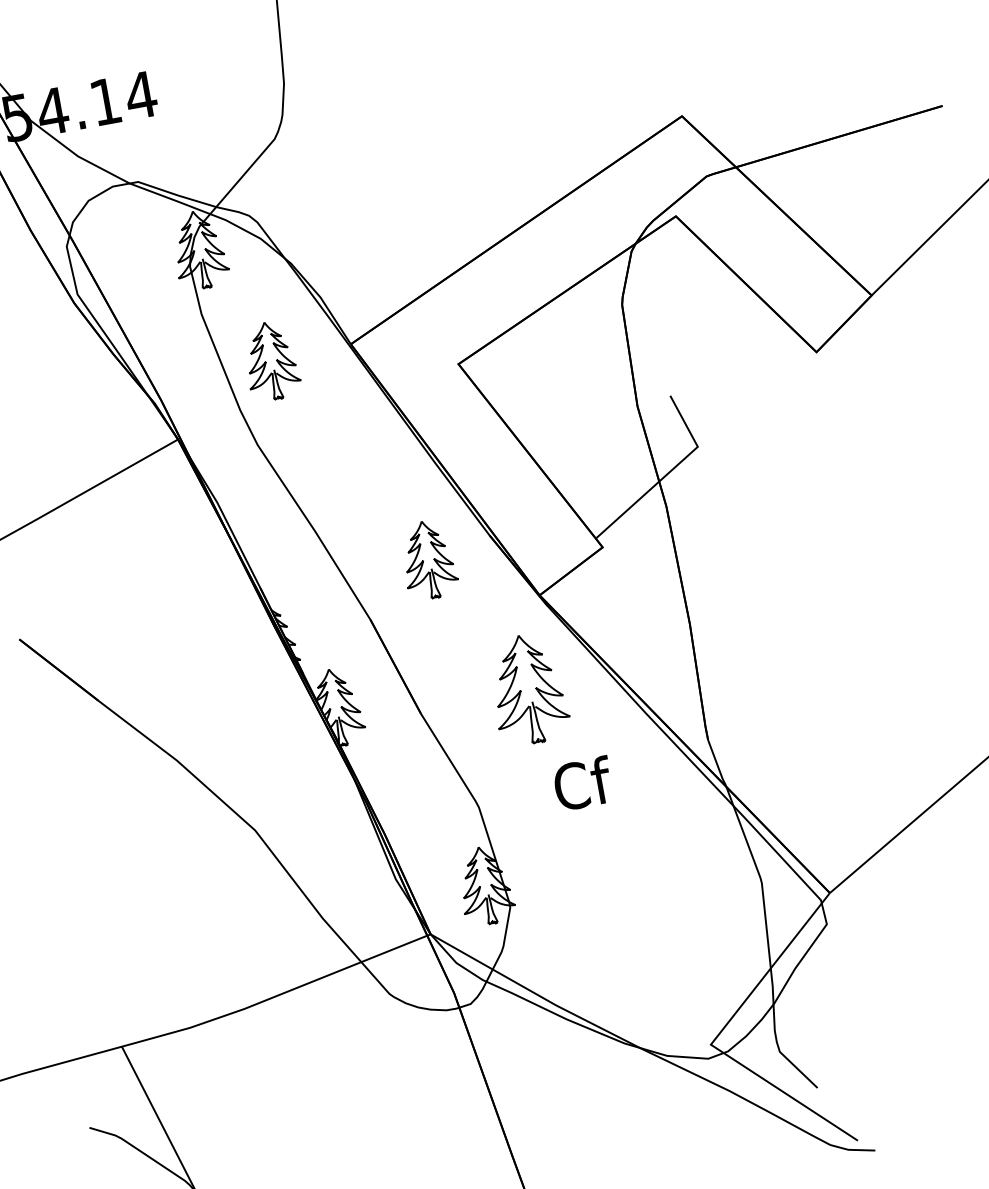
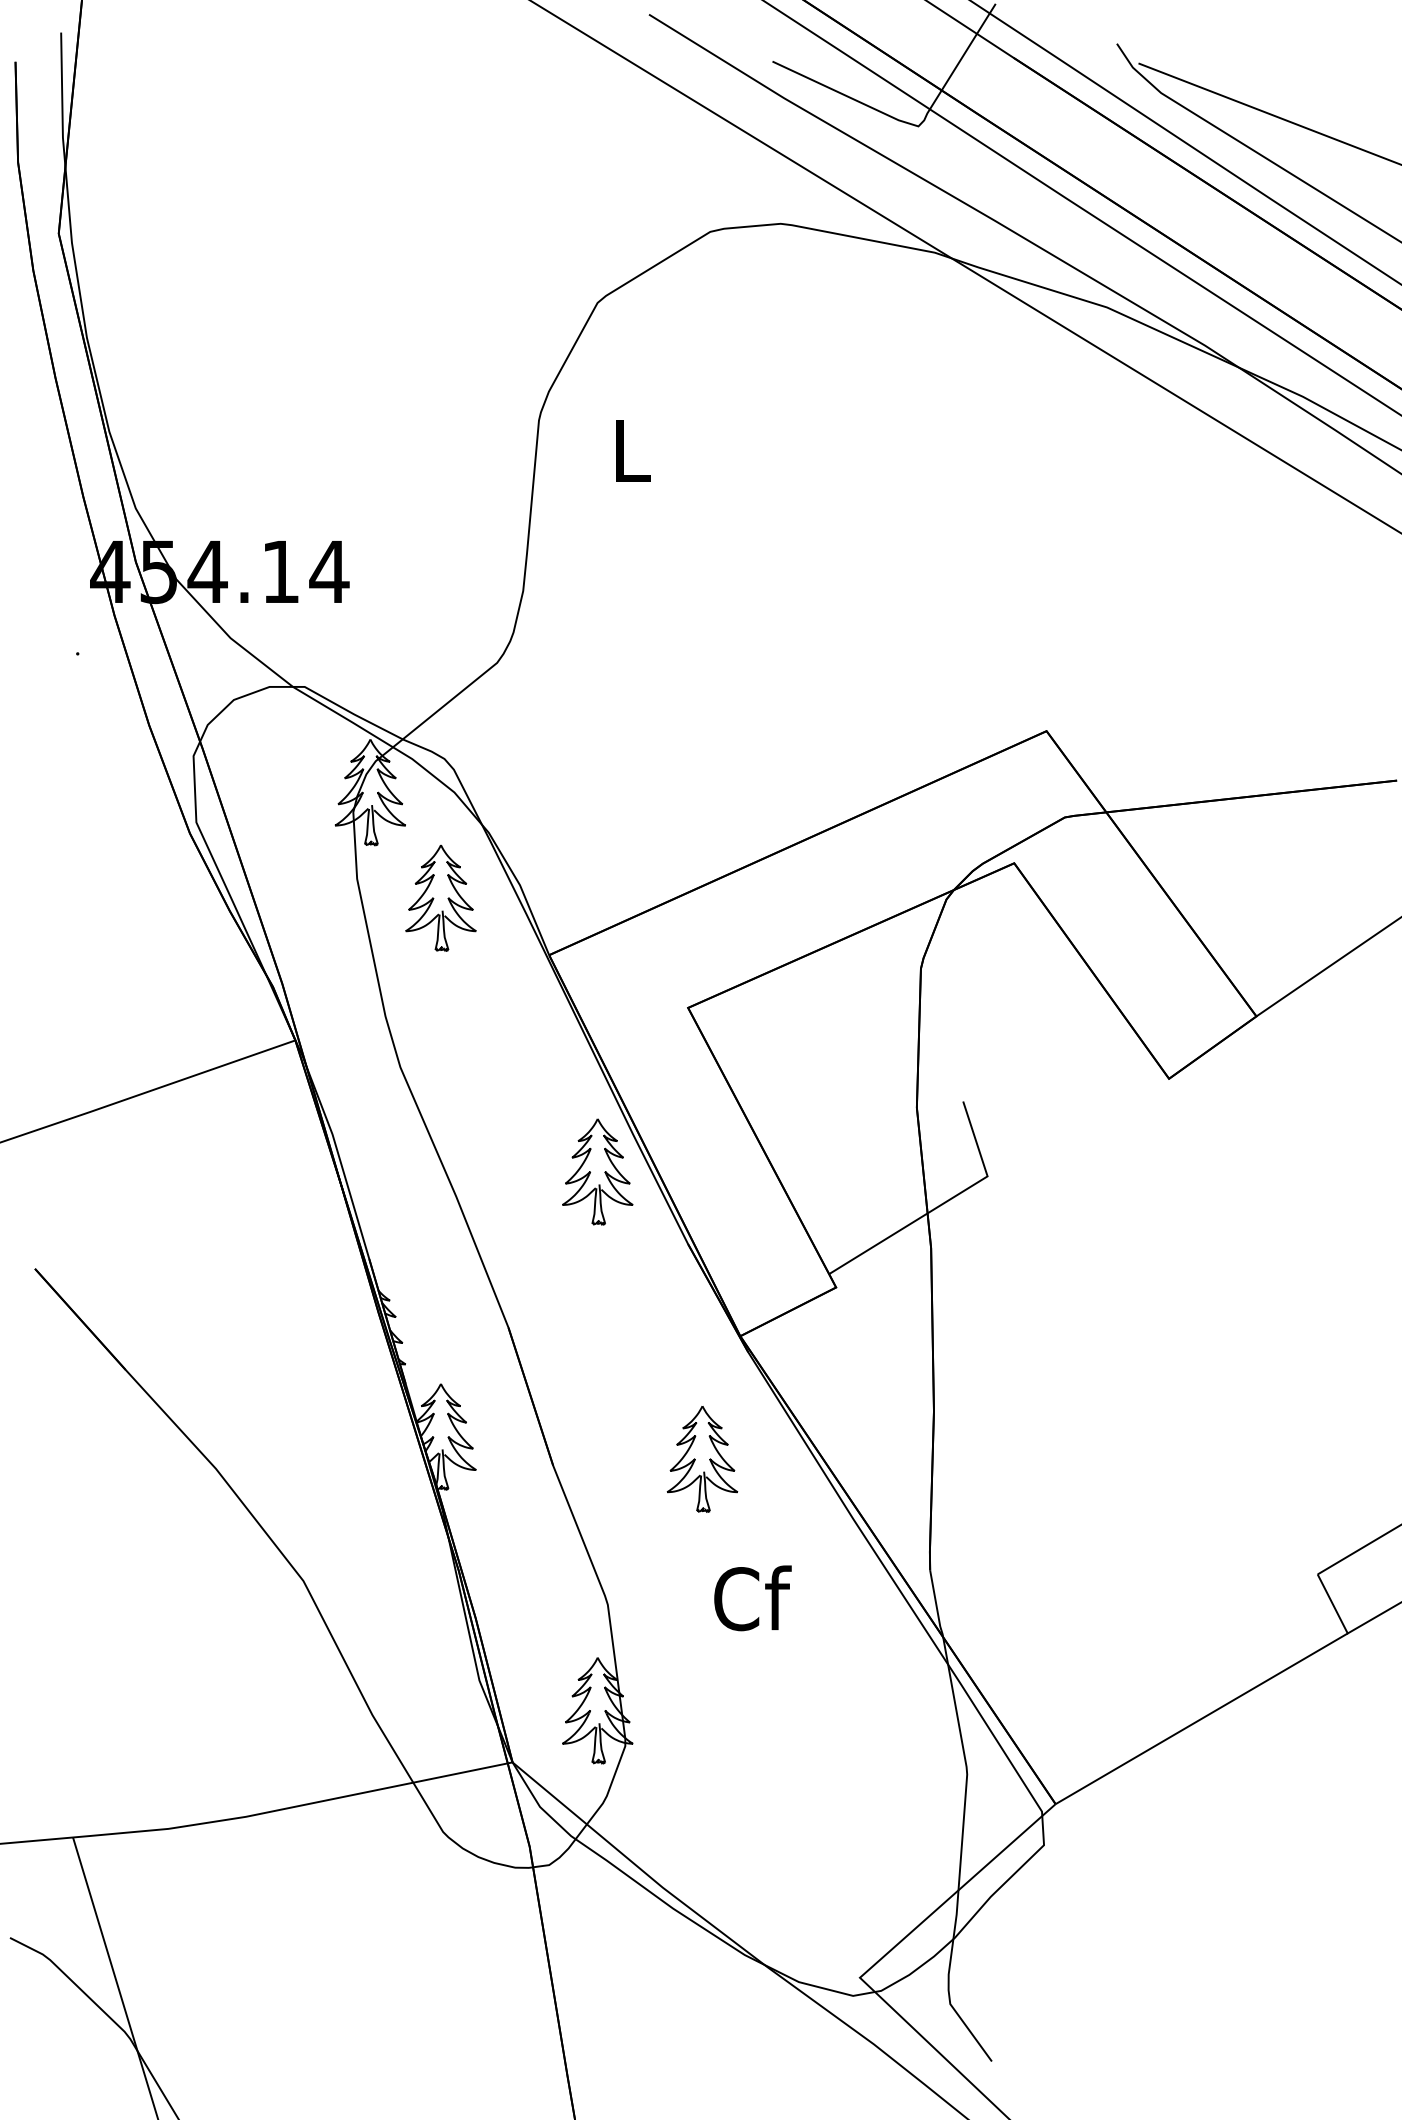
part: (270, 360) -> (440, 897), moved
part: (428, 559) -> (597, 1171), moved
part: (528, 689) -> (702, 1459), size x0.71

